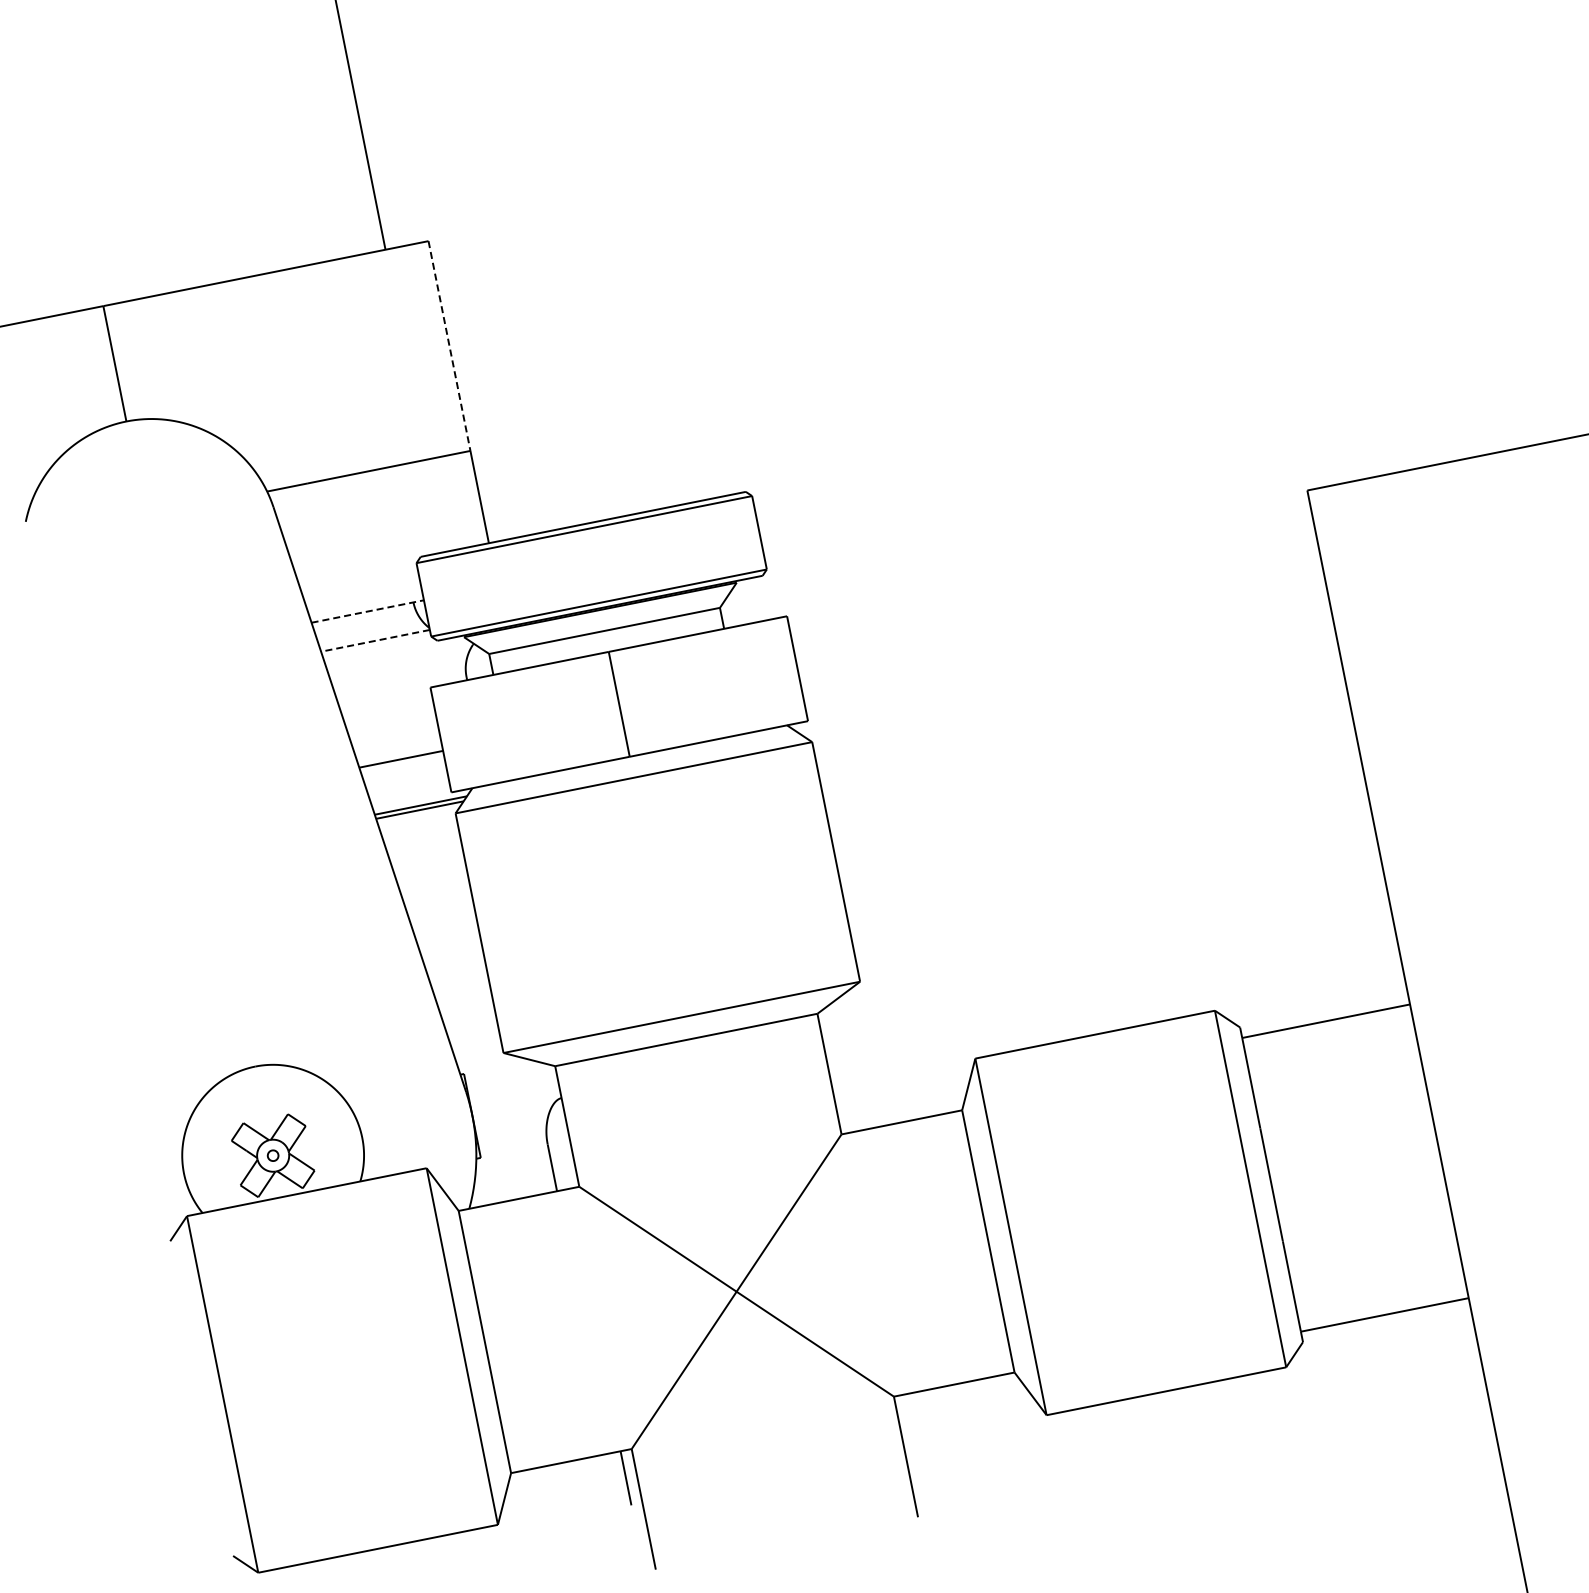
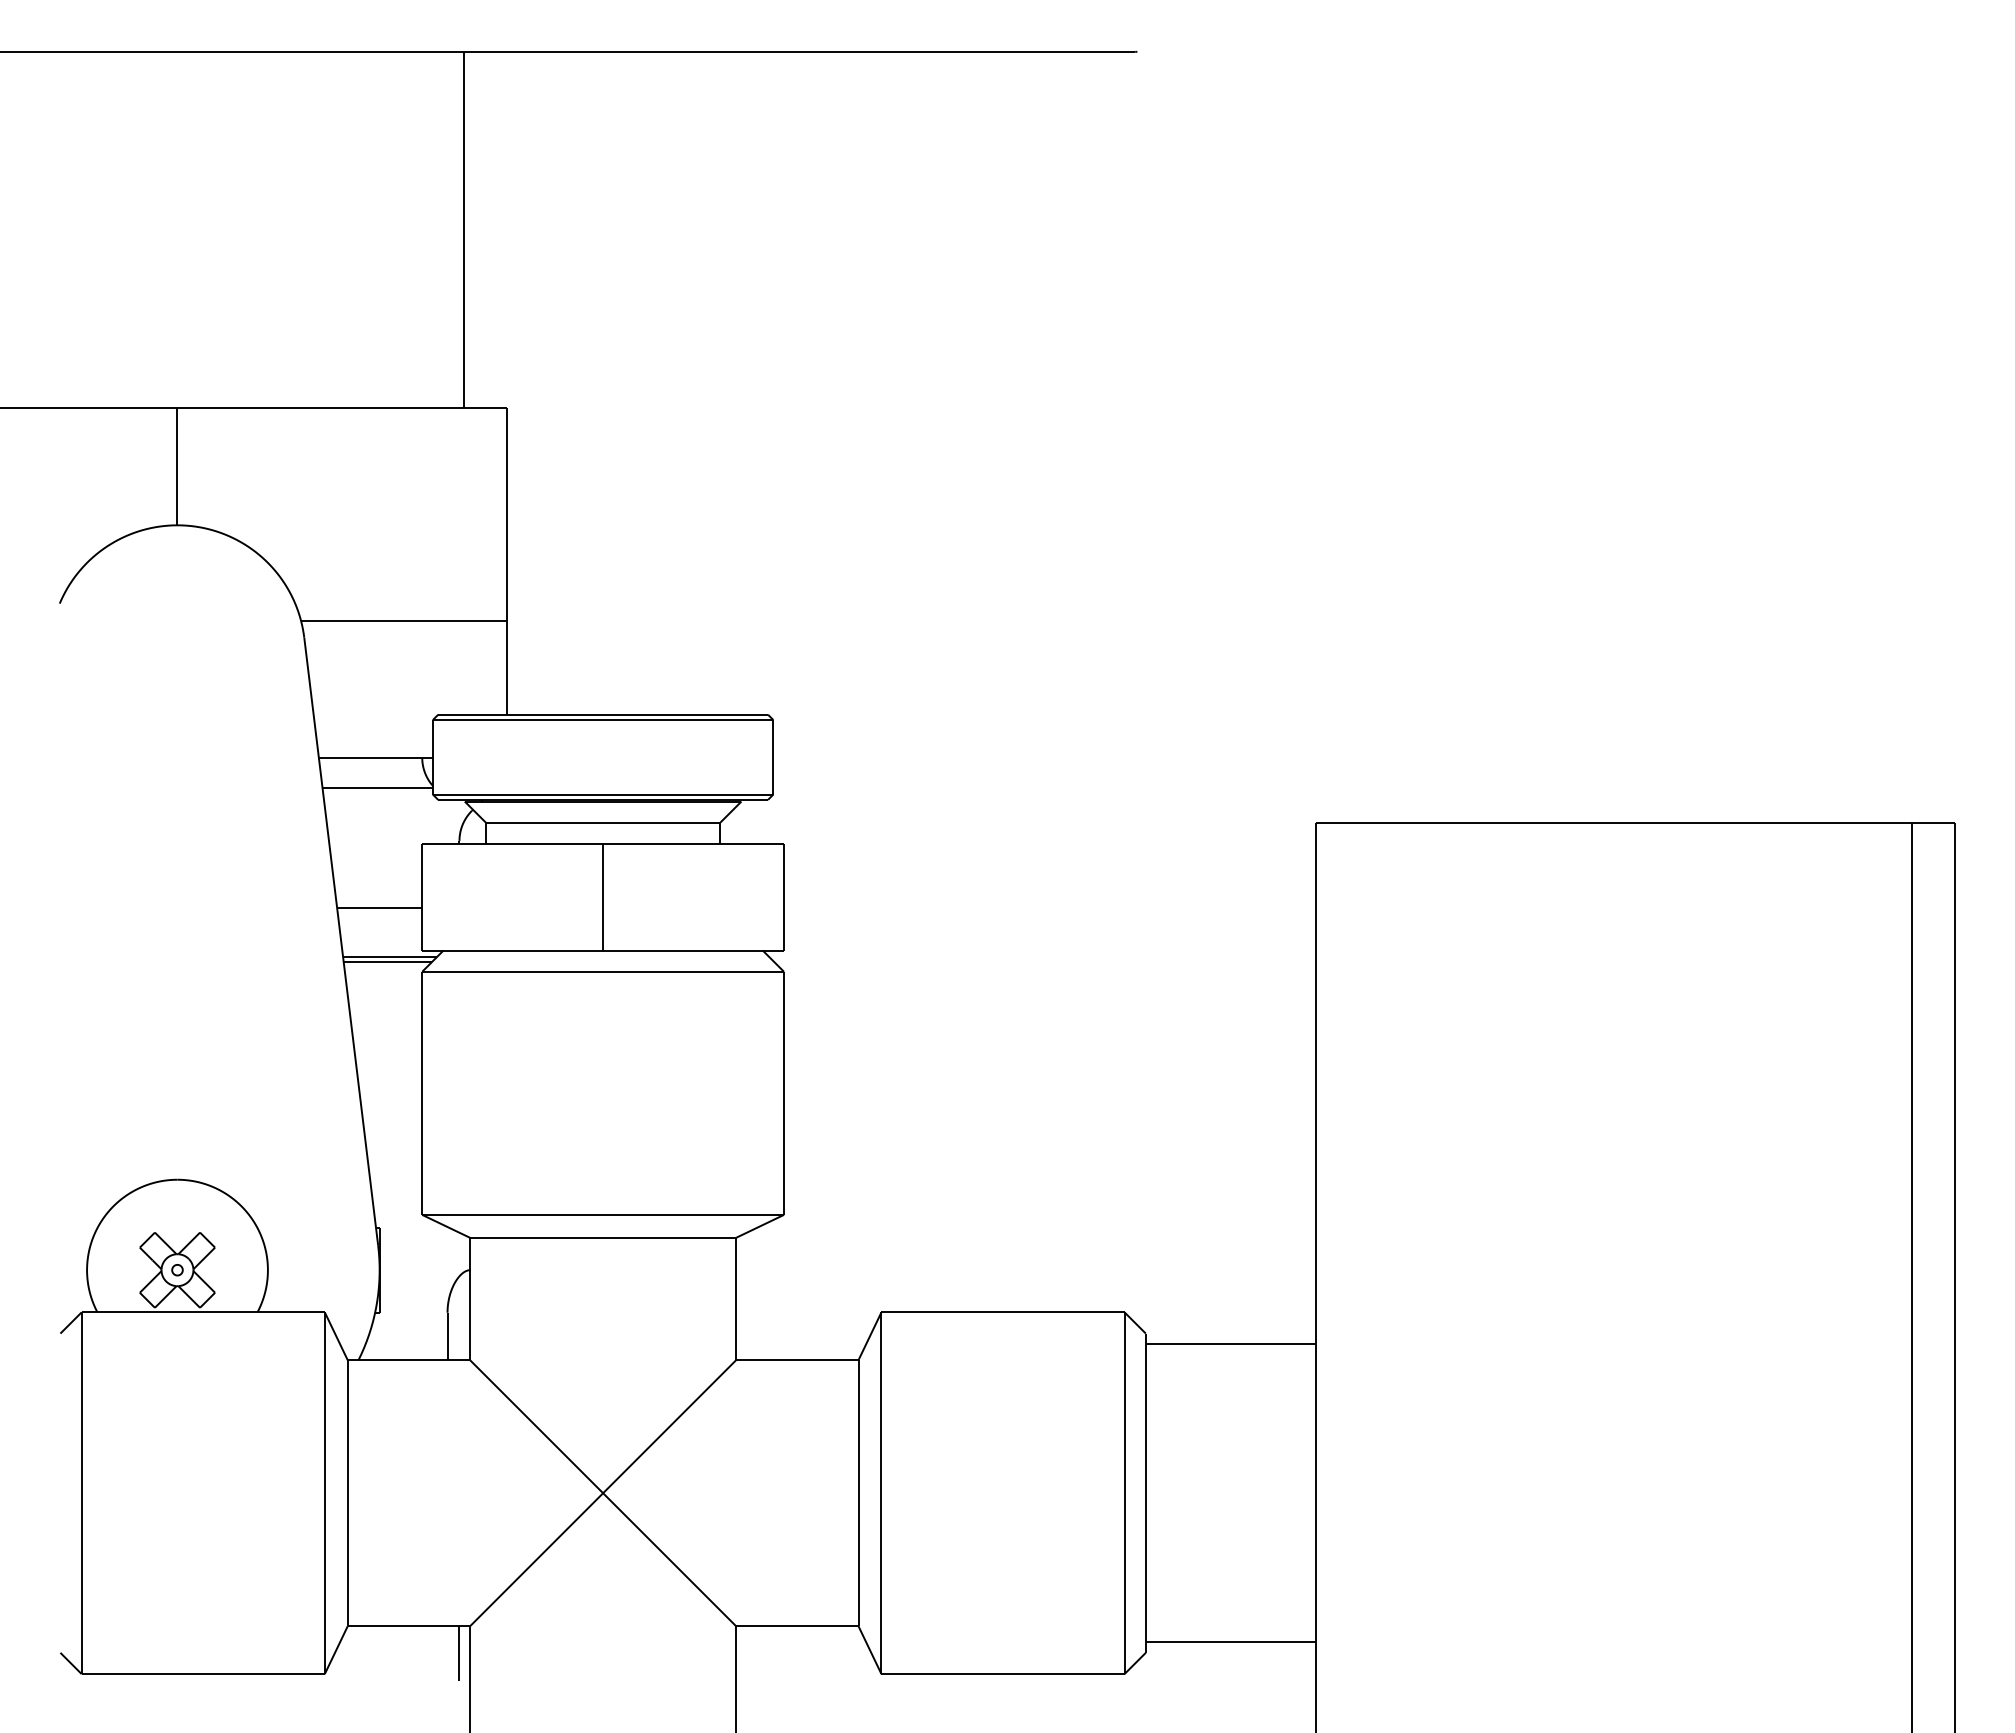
line: (449, 346) -> (507, 515), dashed -> solid
line: (368, 611) -> (376, 757), dashed -> solid
line: (375, 640) -> (377, 787), dashed -> solid

